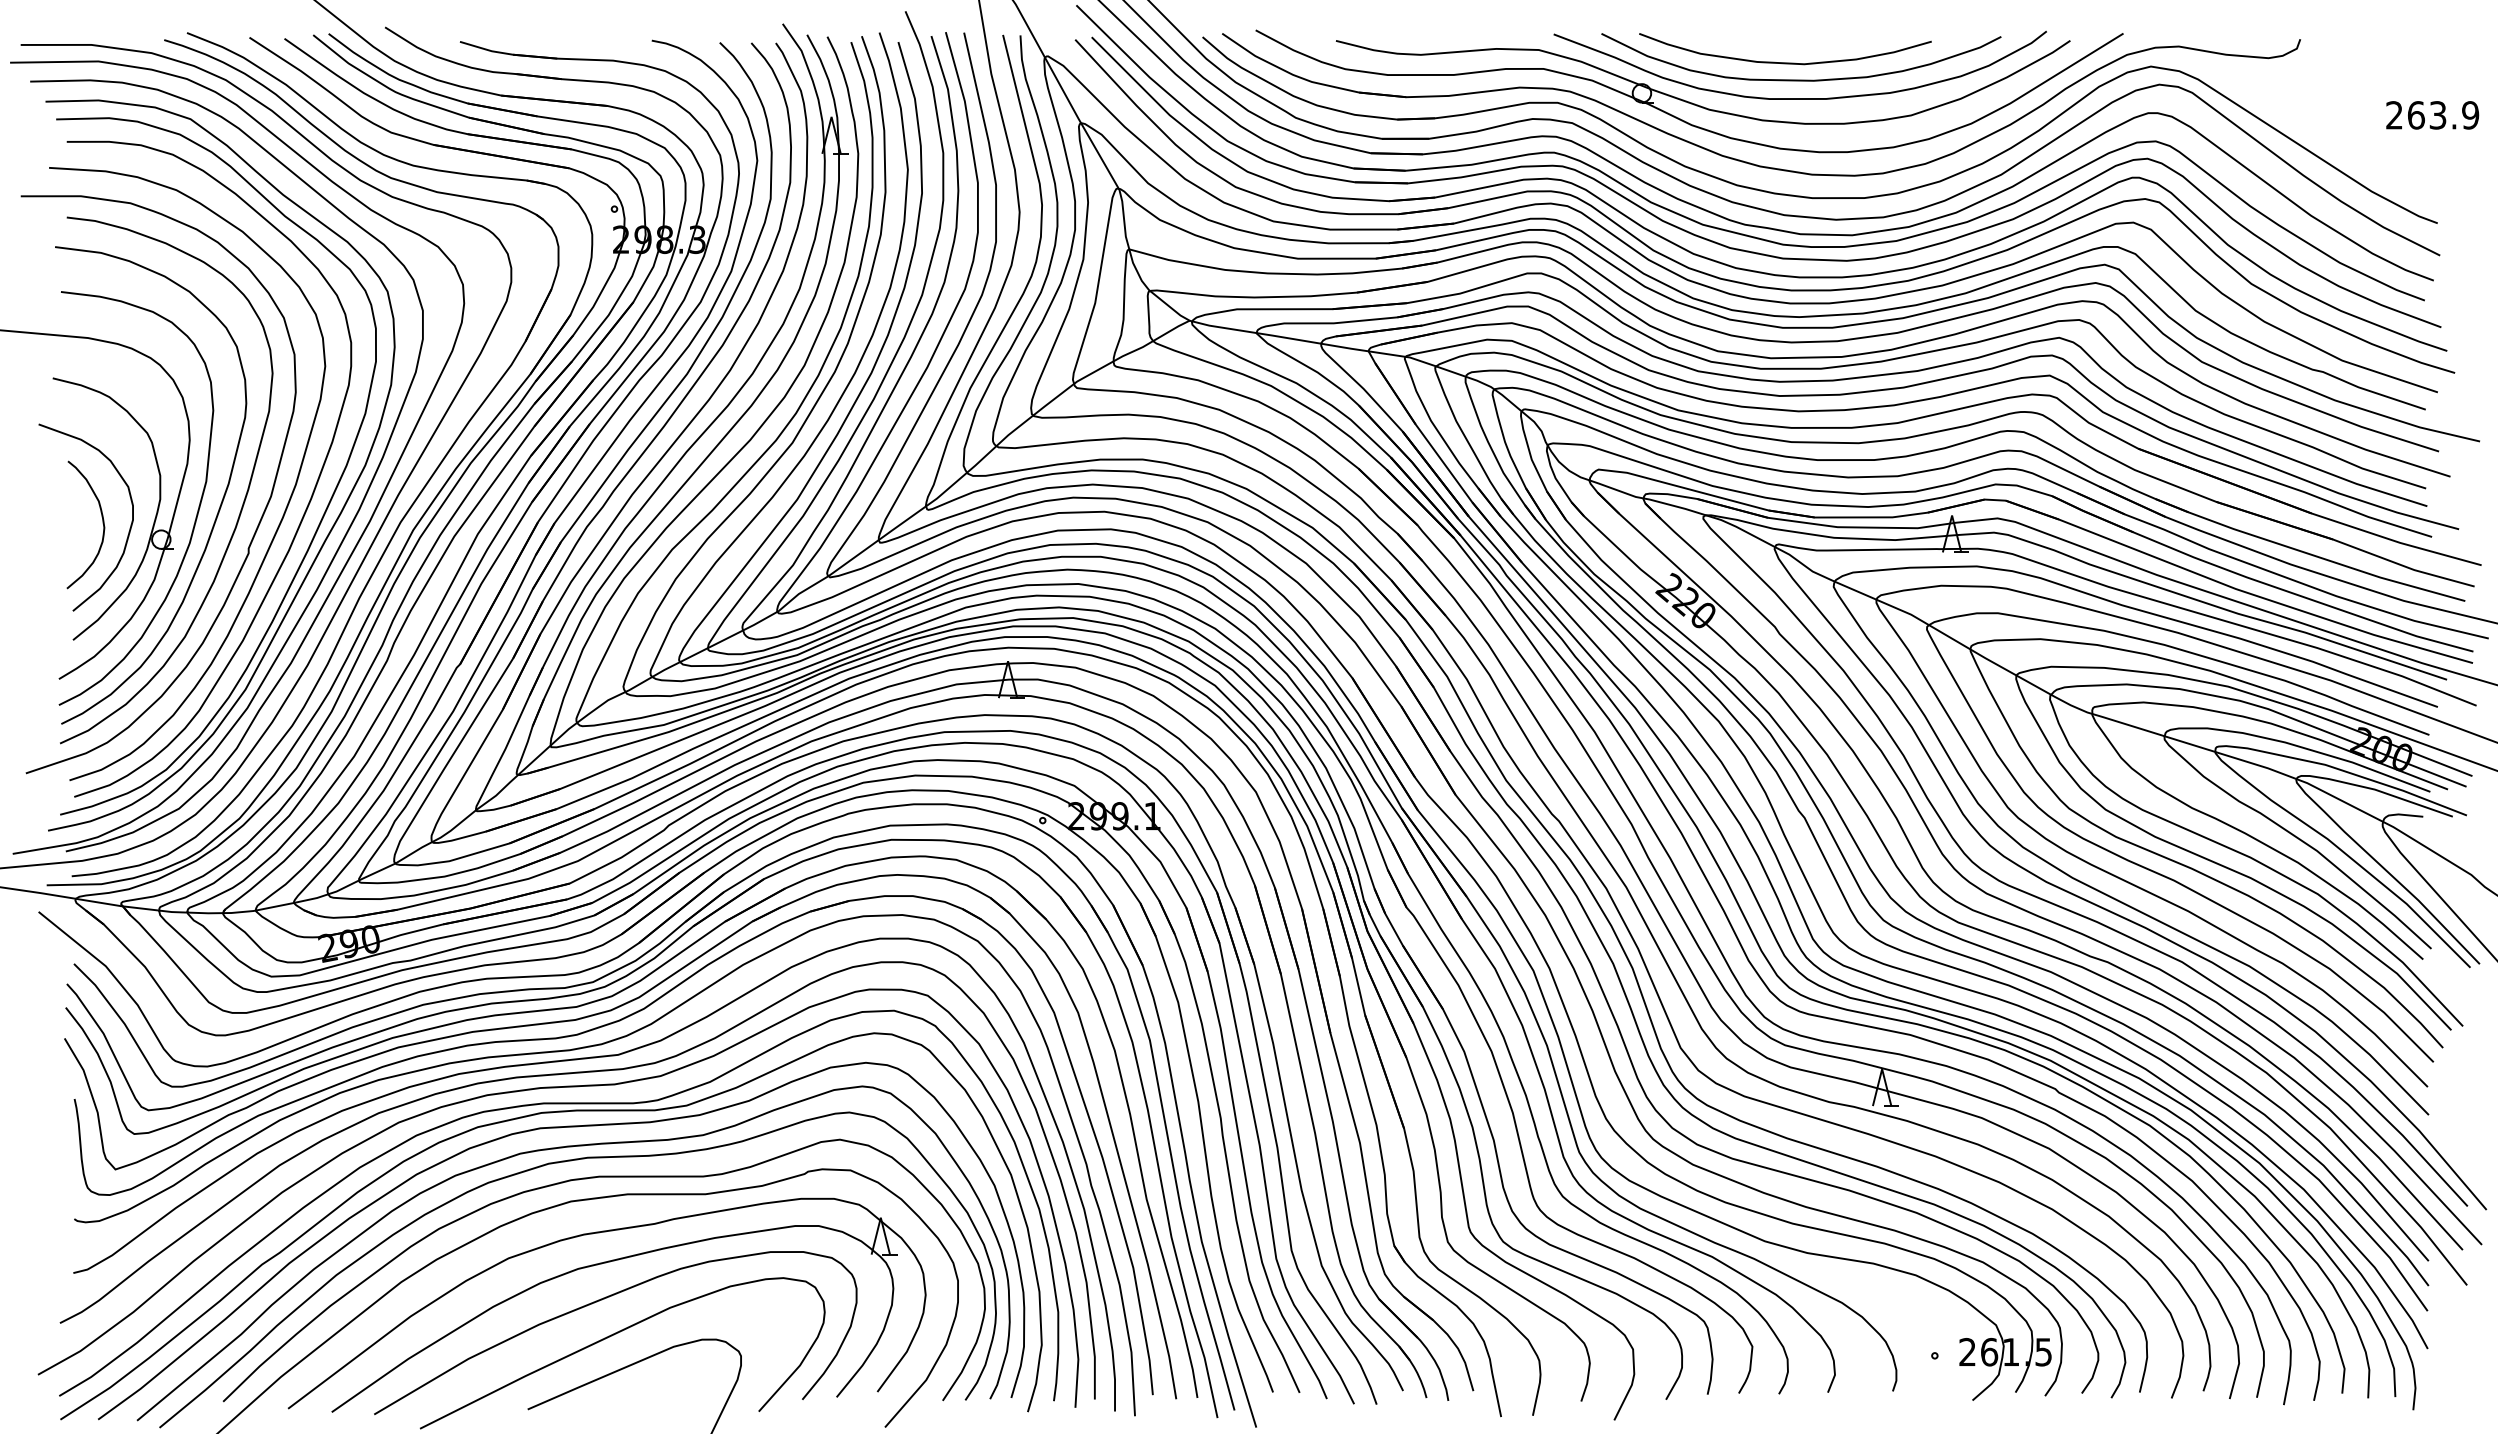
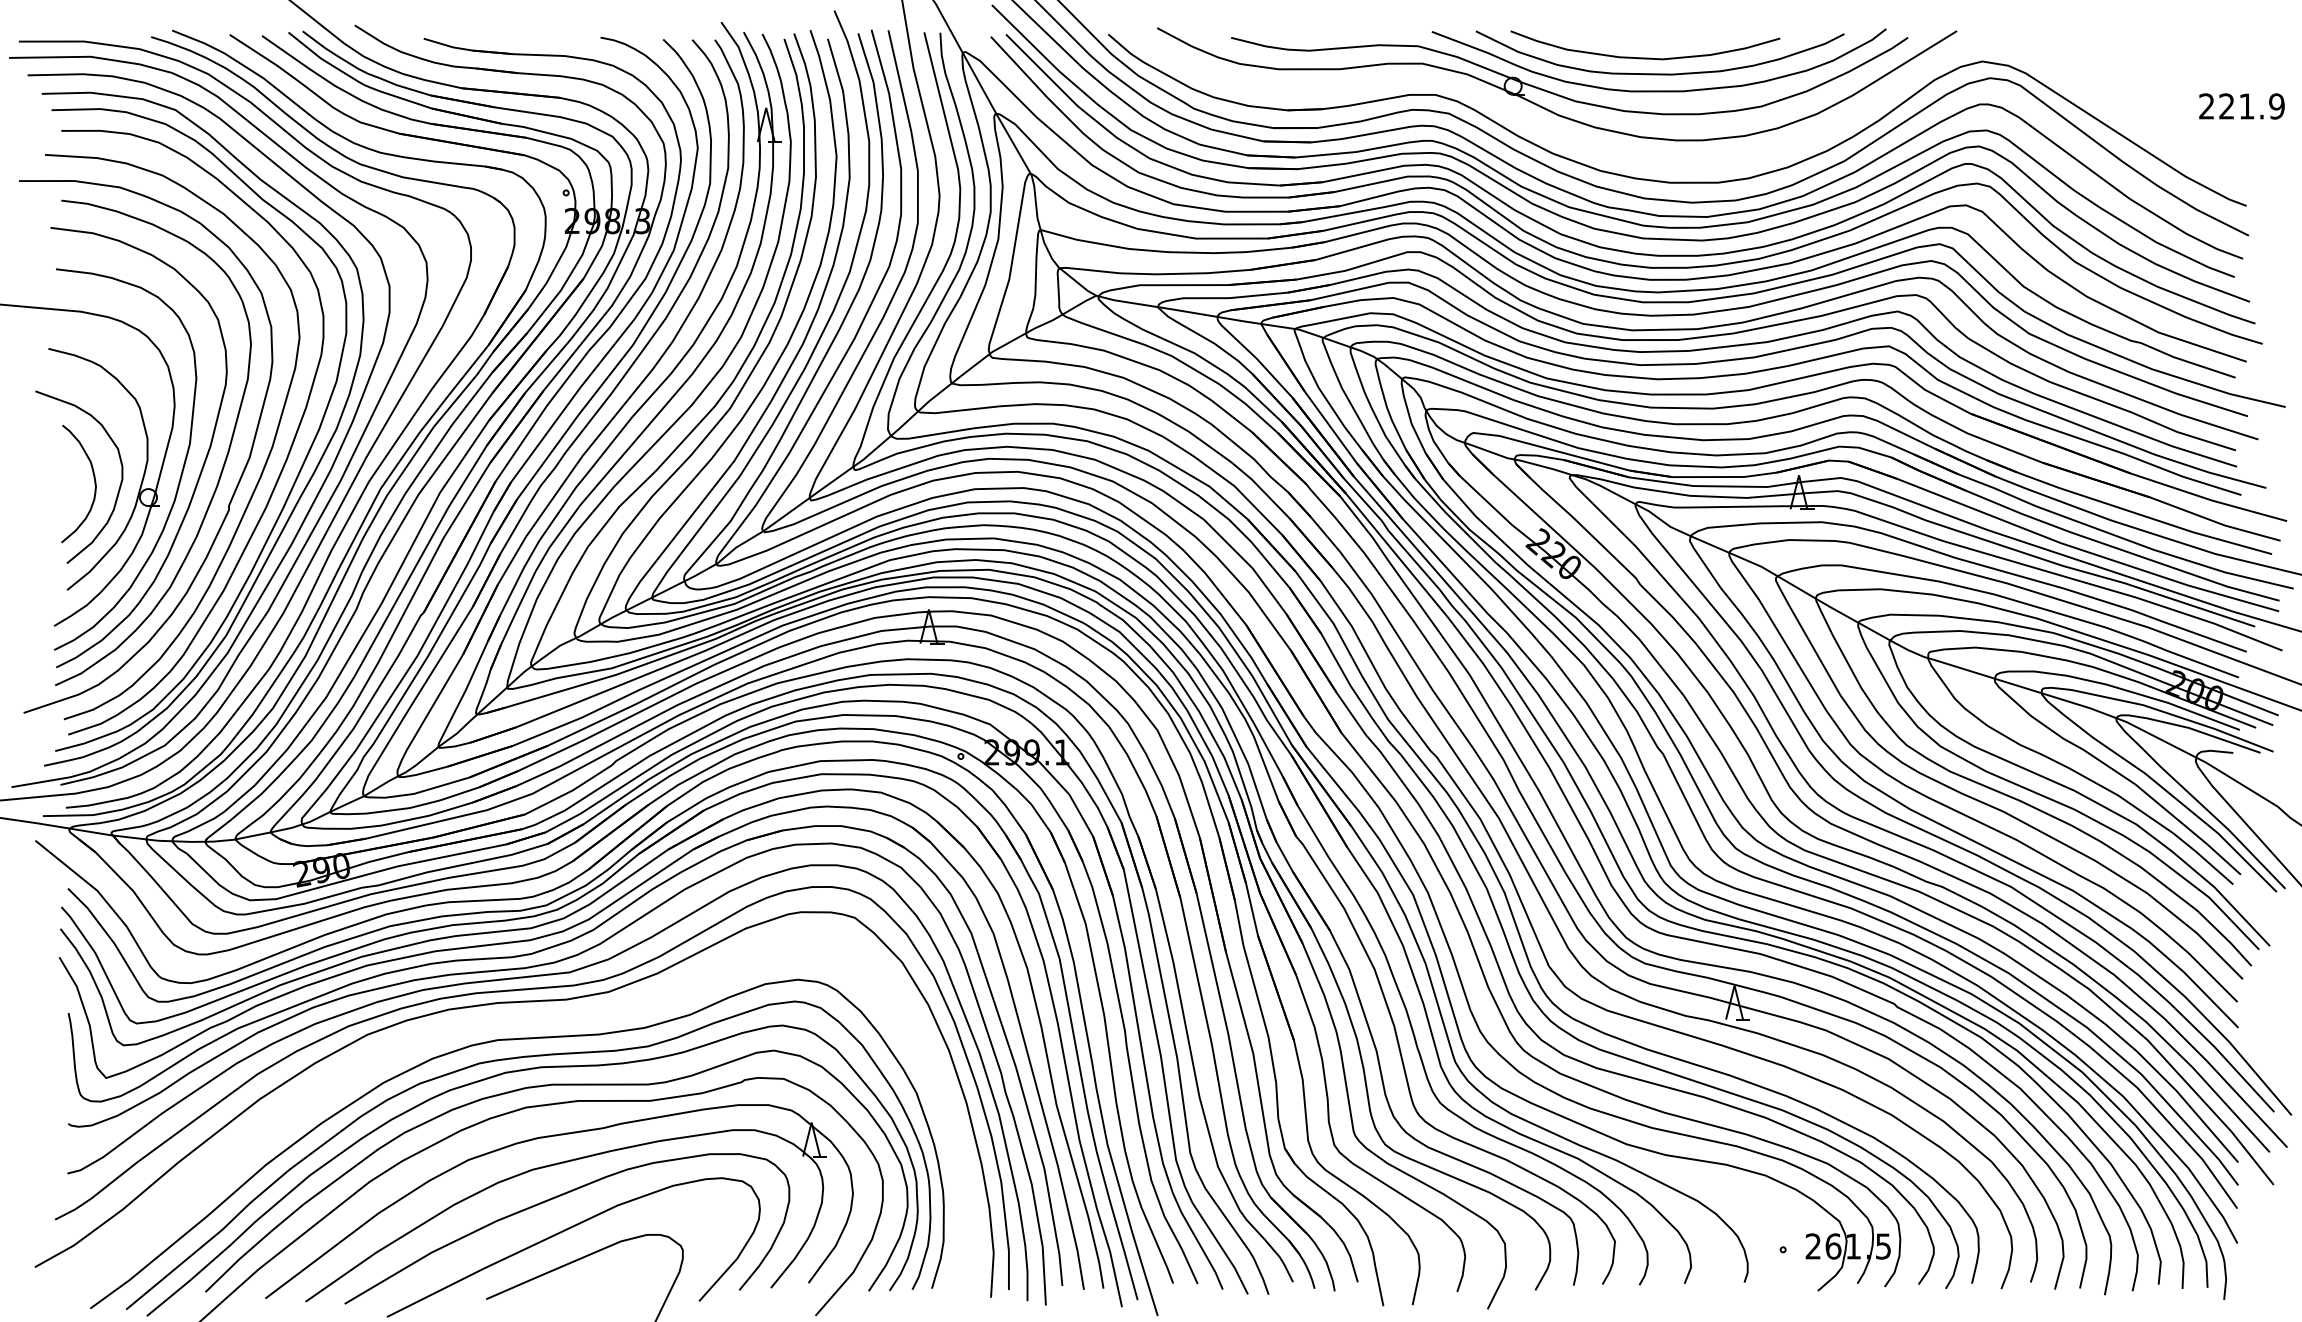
text: (2427, 115) -> (2237, 106), 263.9 -> 221.9
part: (1743, 160) -> (1606, 148), removed
part: (552, 1113) -> (509, 1026), removed

